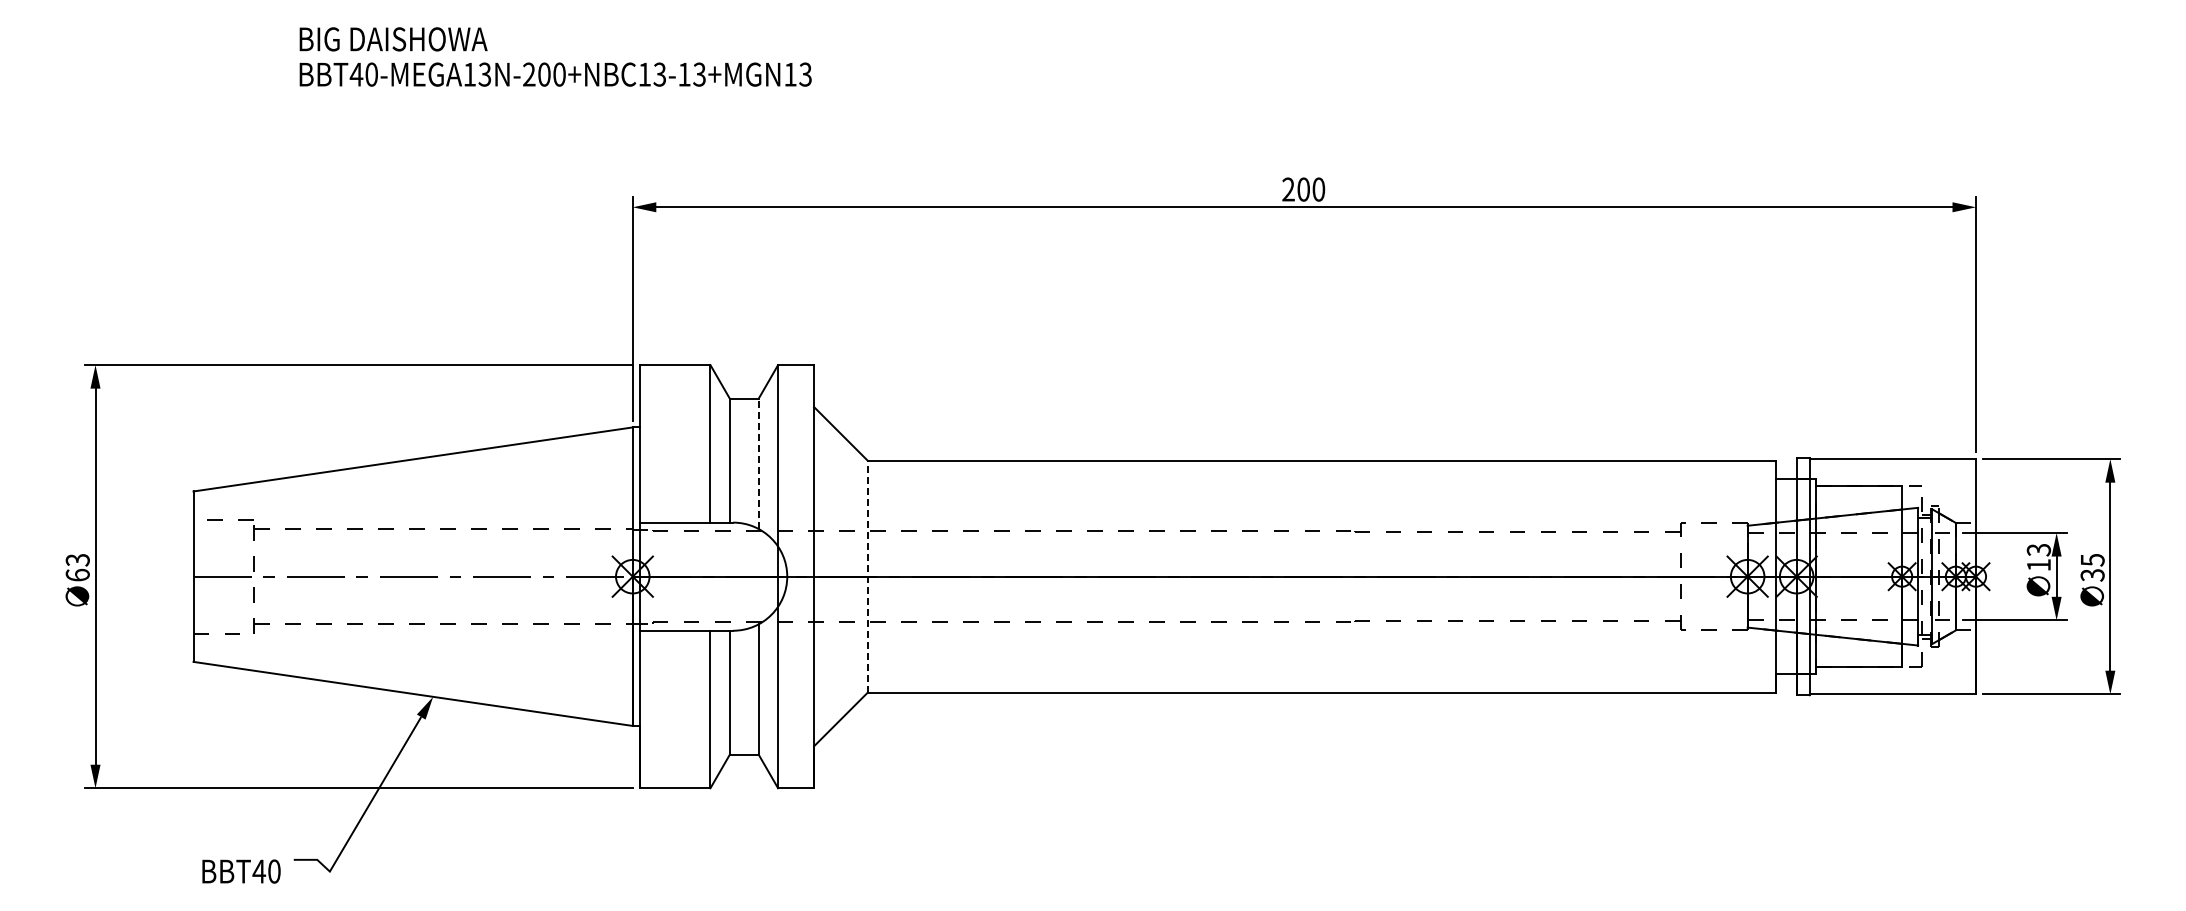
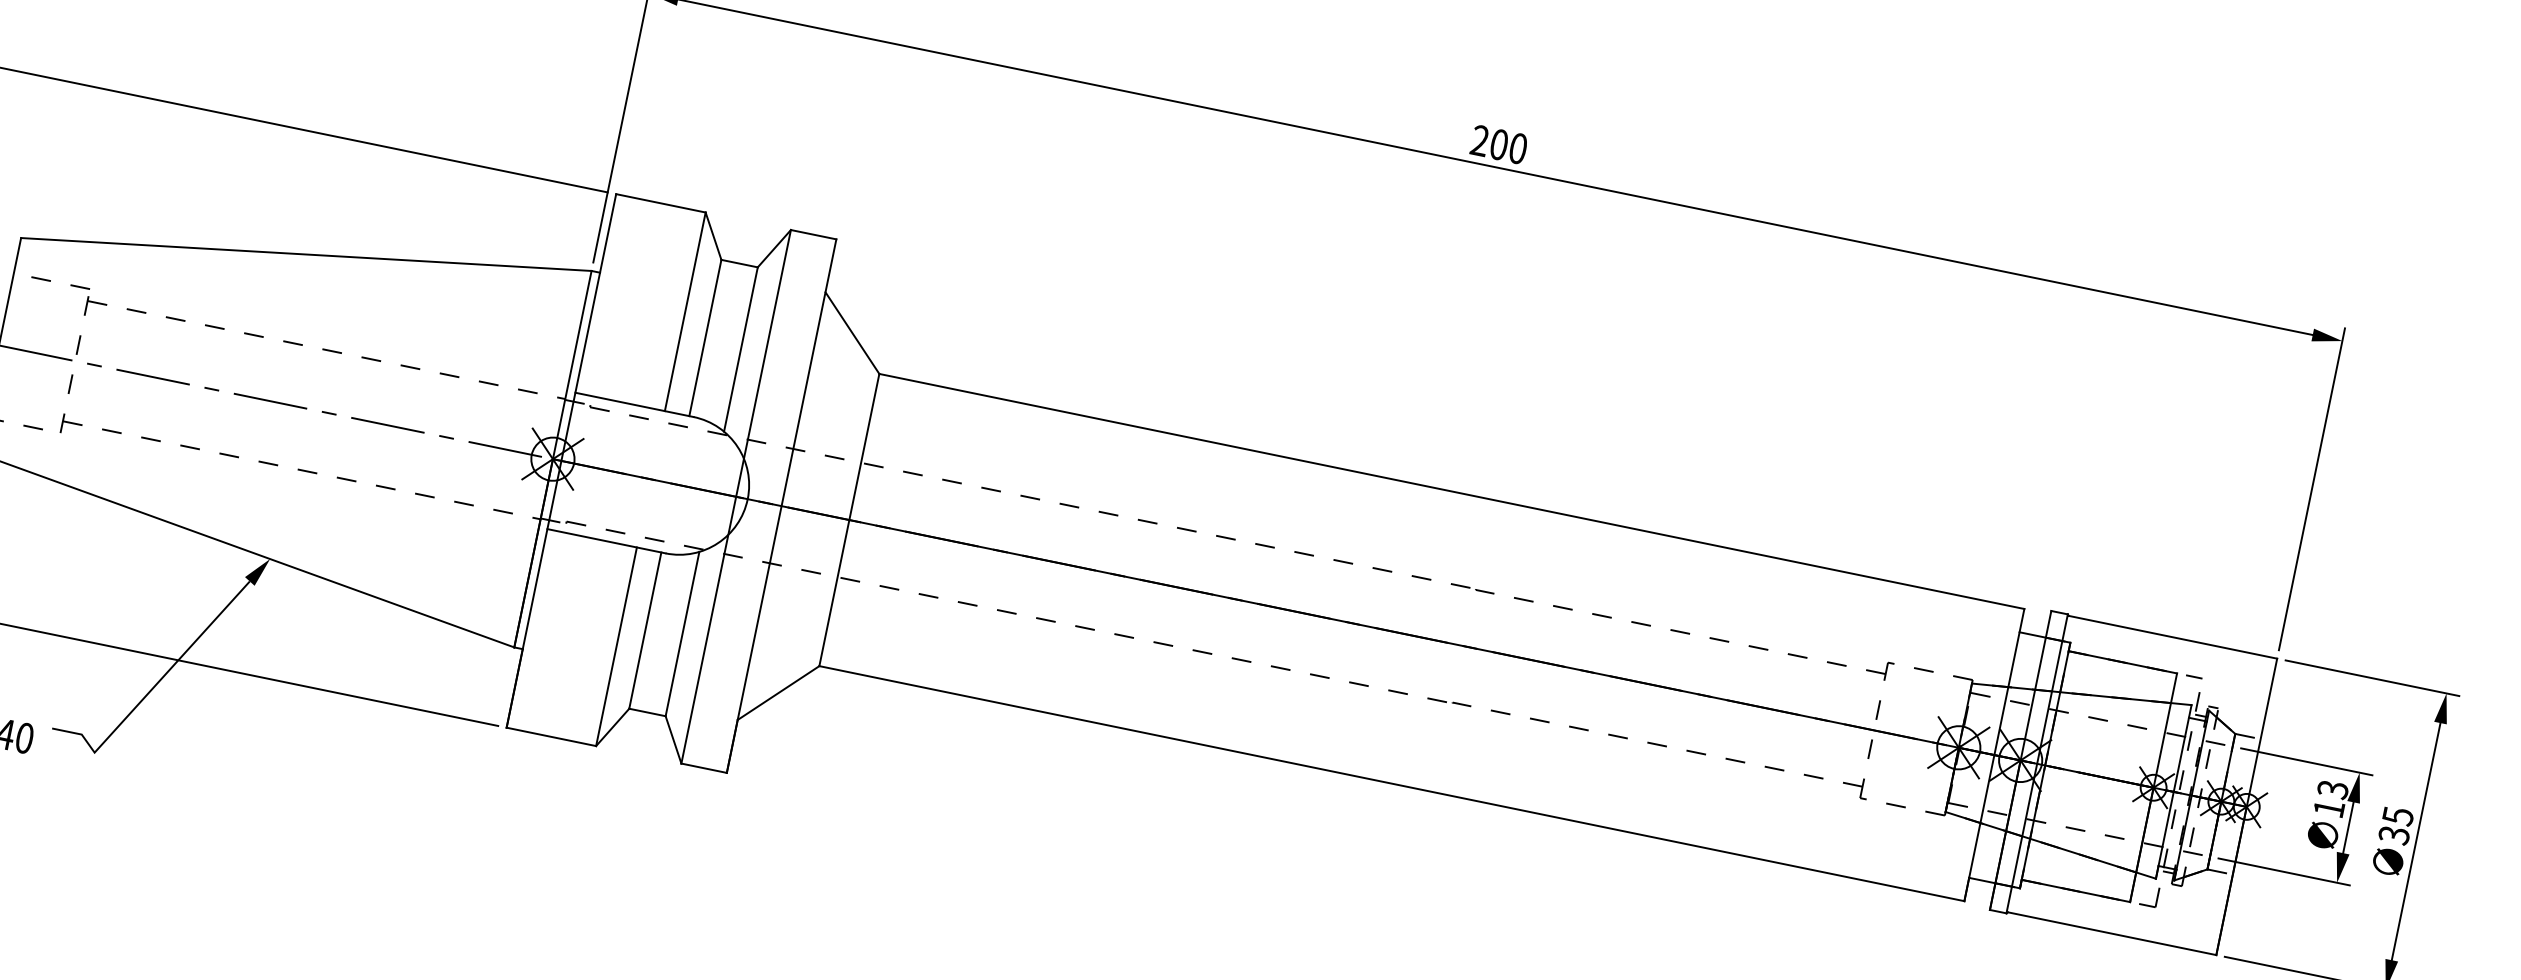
line: (758, 463) -> (740, 349), dashed -> solid
line: (867, 576) -> (848, 519), dashed -> solid

